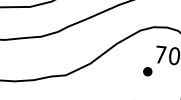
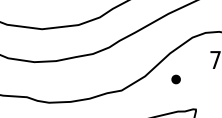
part: (147, 71) -> (175, 79), moved

